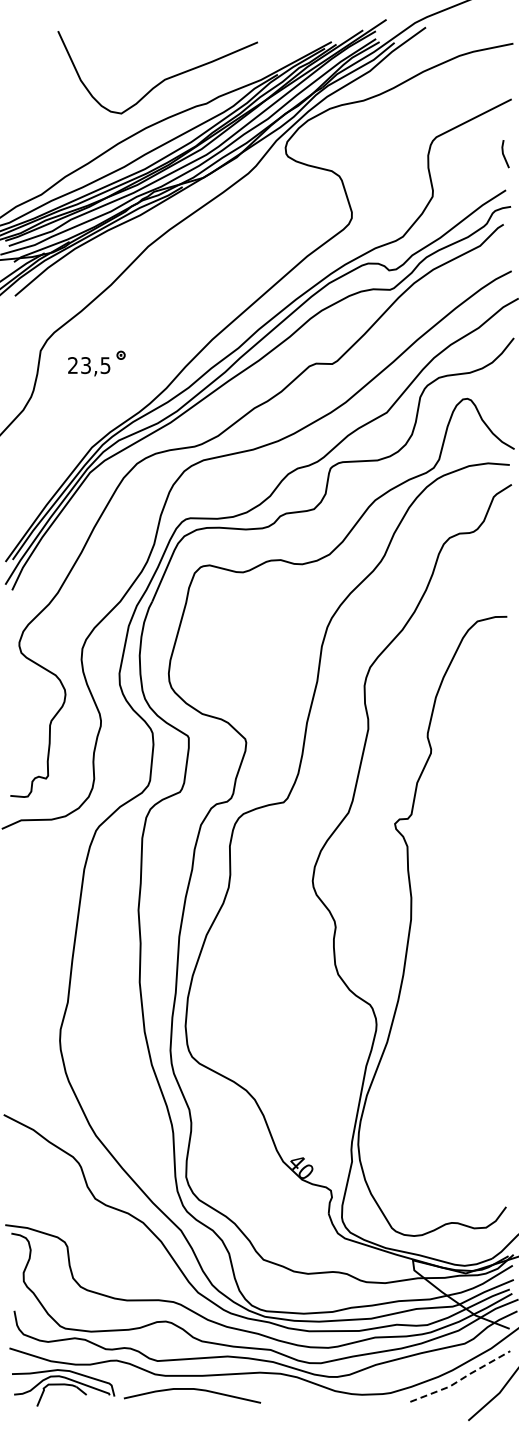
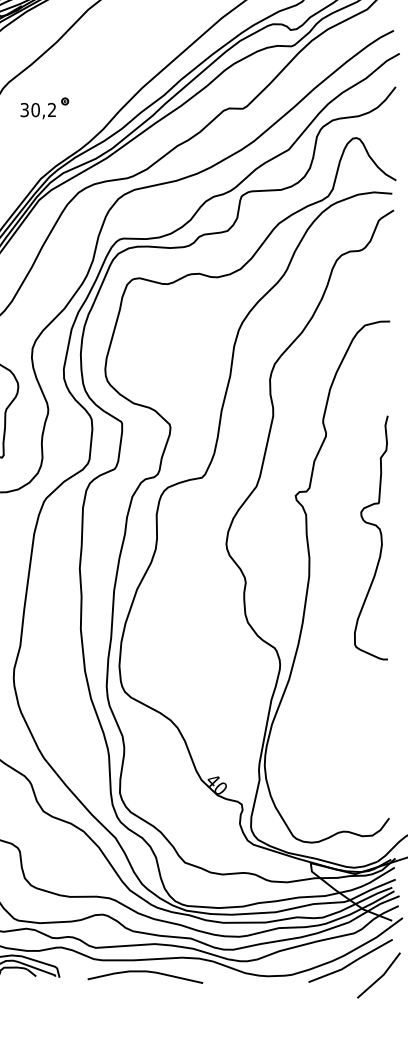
text: (89, 365) -> (38, 110), 23,5 -> 30,2
part: (495, 870) -> (380, 535), added
line: (461, 1379) -> (351, 963), dashed -> solid
curve: (195, 1390) -> (147, 972), moved

